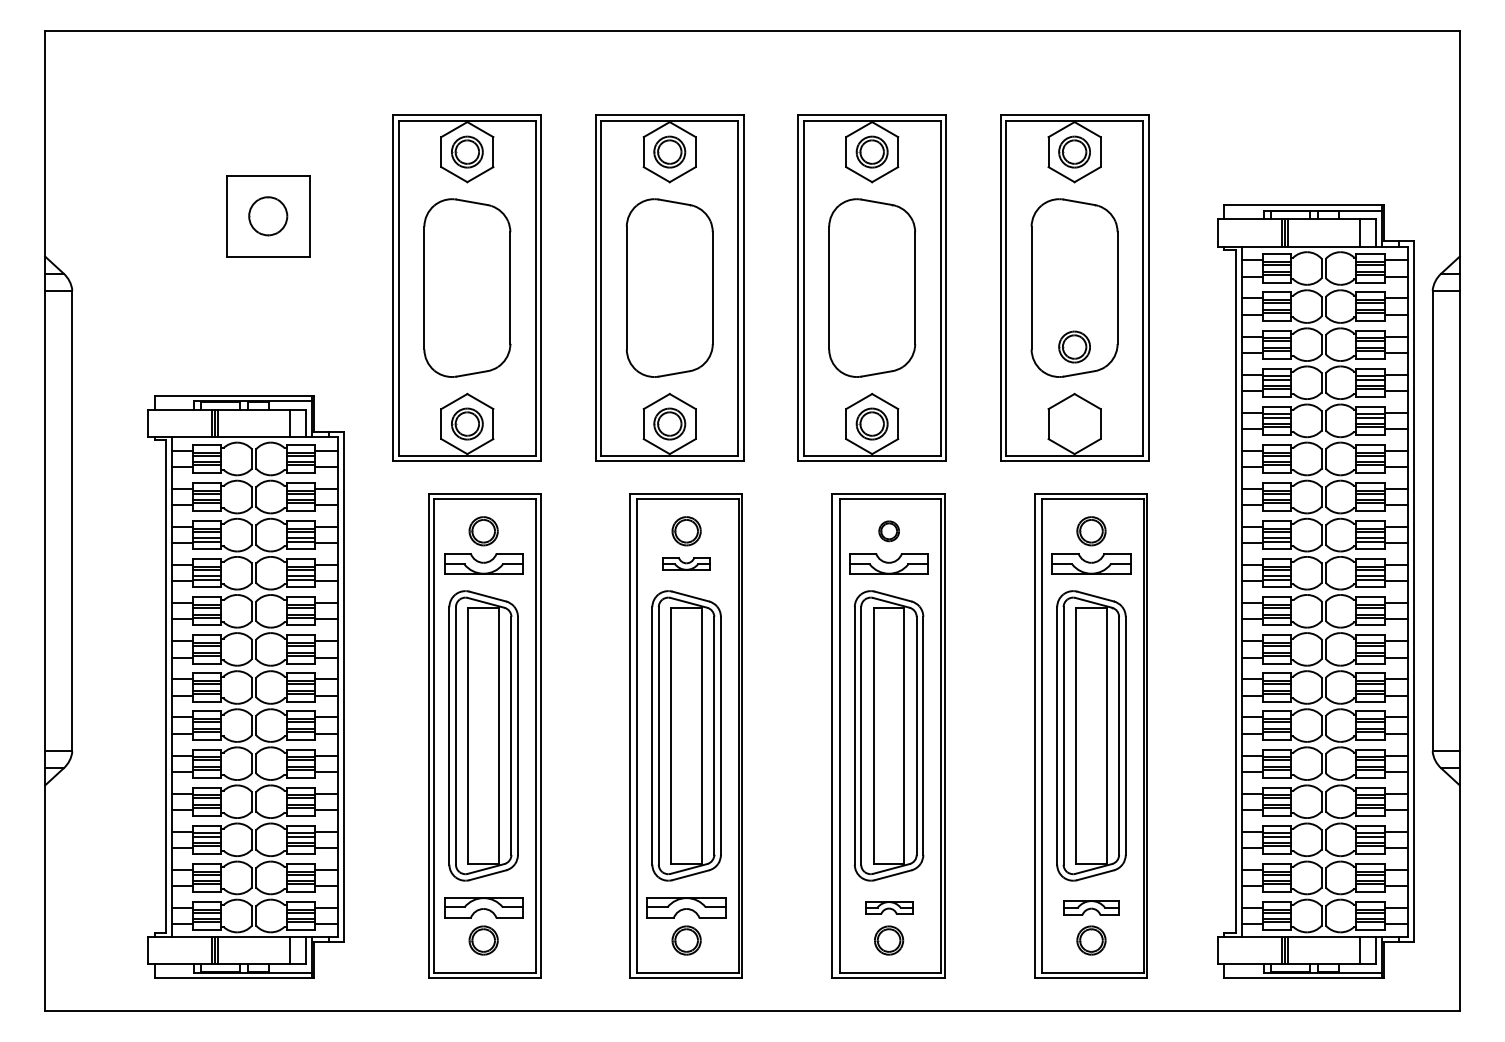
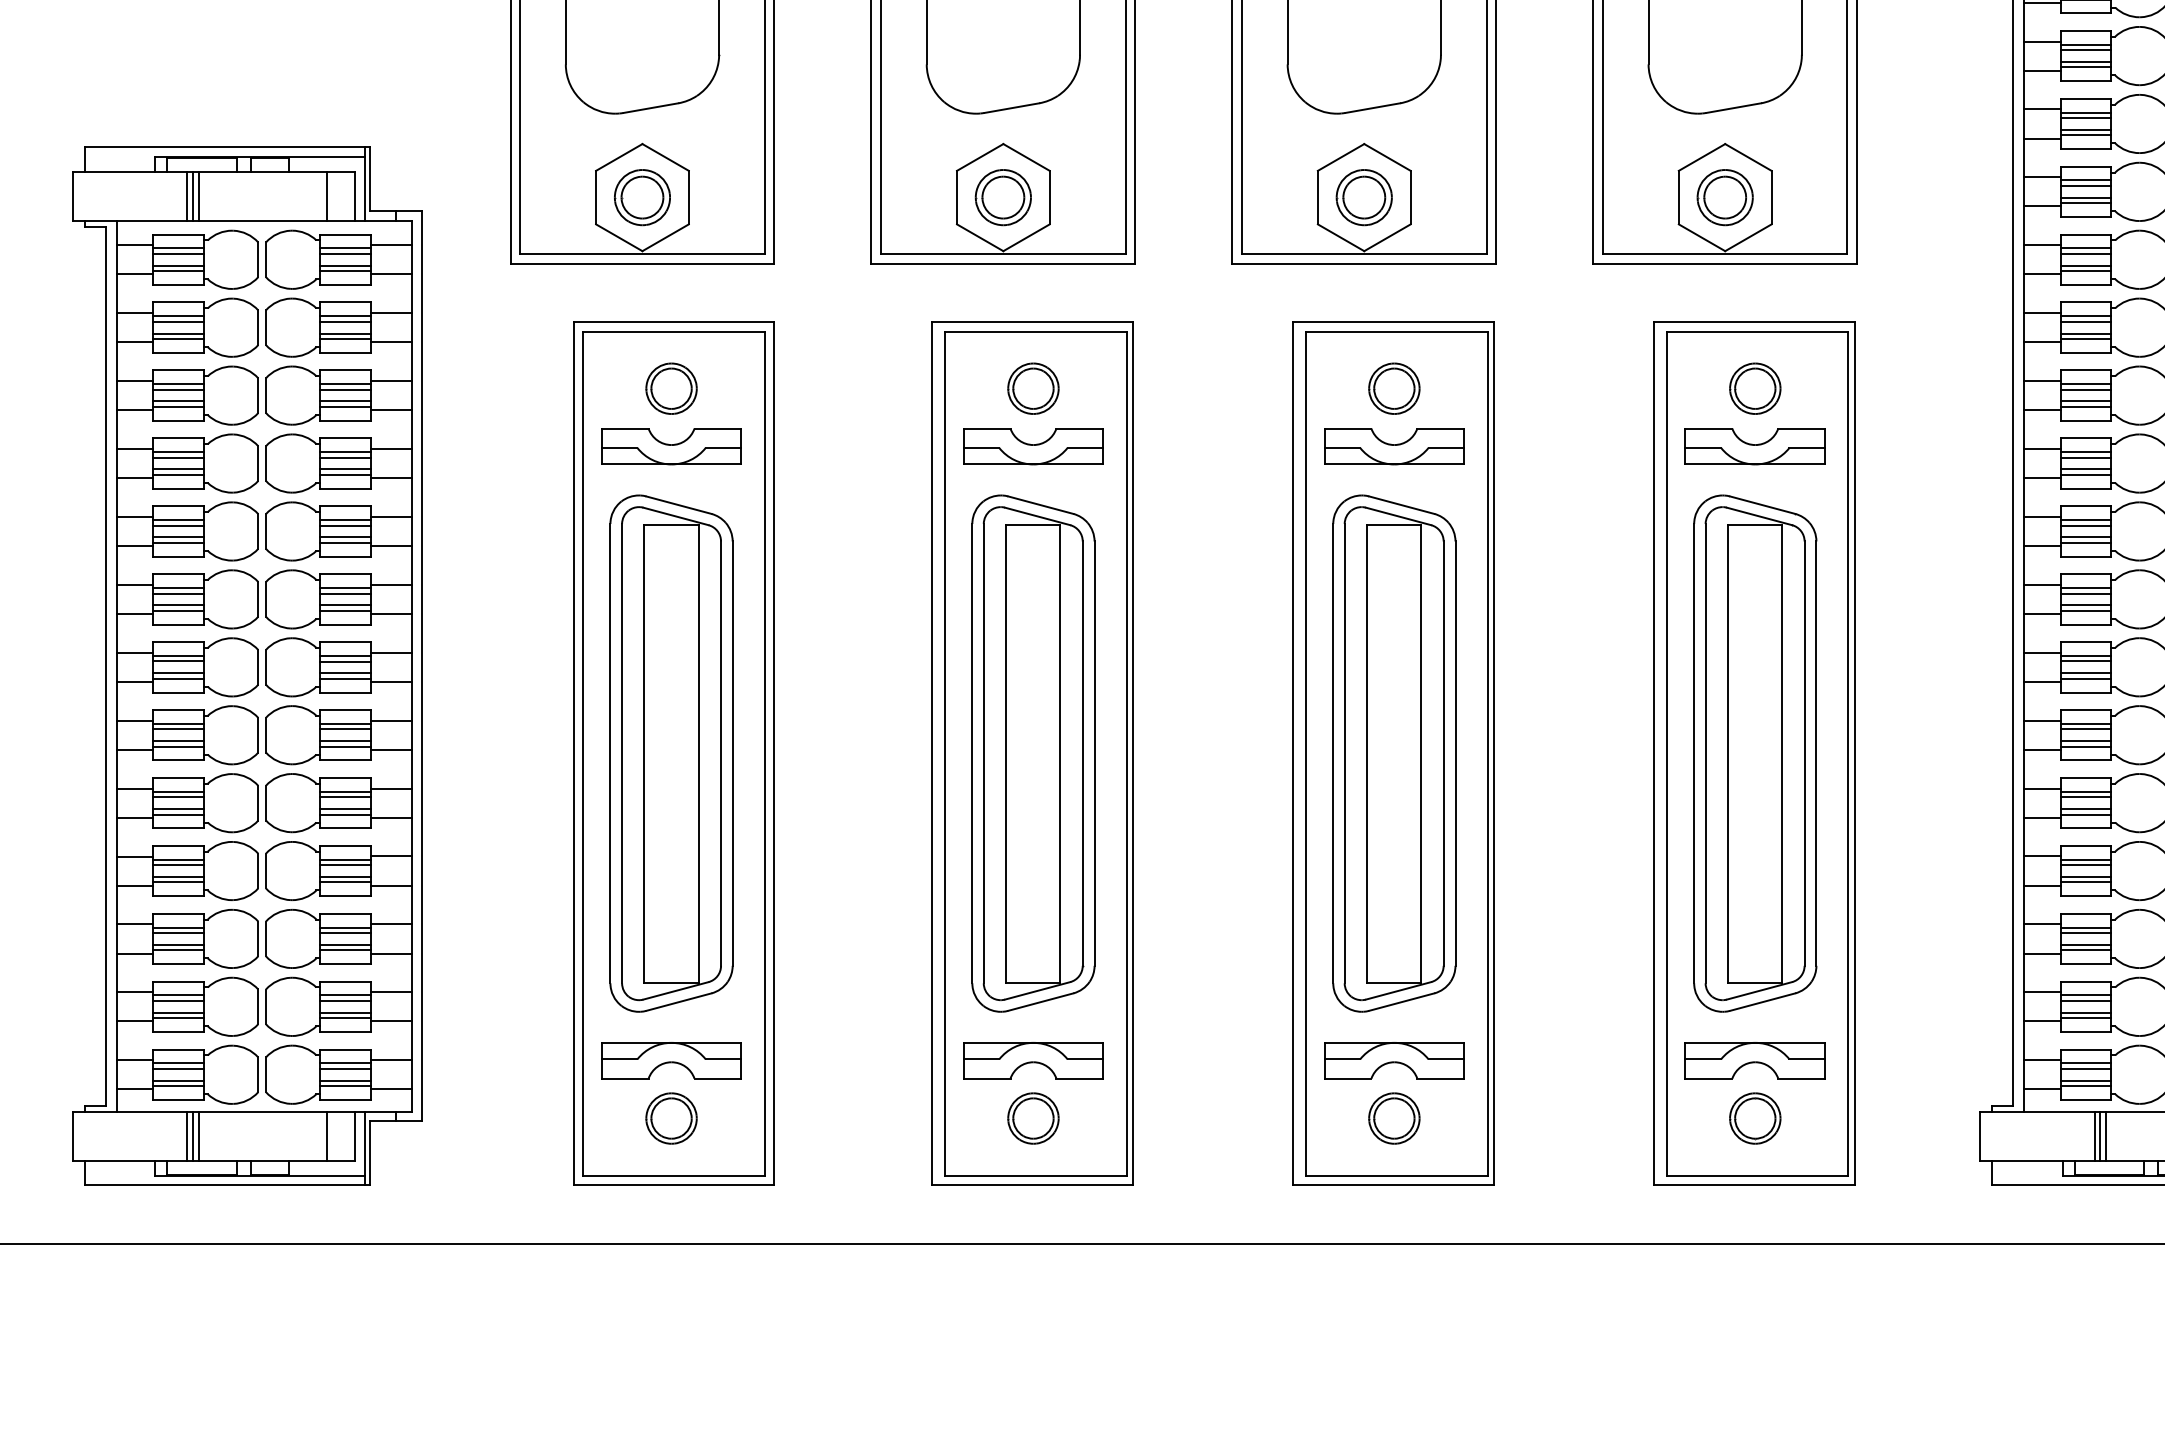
part: (1074, 346) -> (1725, 196), moved
part: (889, 531) -> (1395, 389), size x1.43
part: (686, 563) -> (1033, 446), size x1.67
part: (888, 907) -> (1393, 1059), size x1.67
part: (1091, 907) -> (1755, 1059), size x1.43

